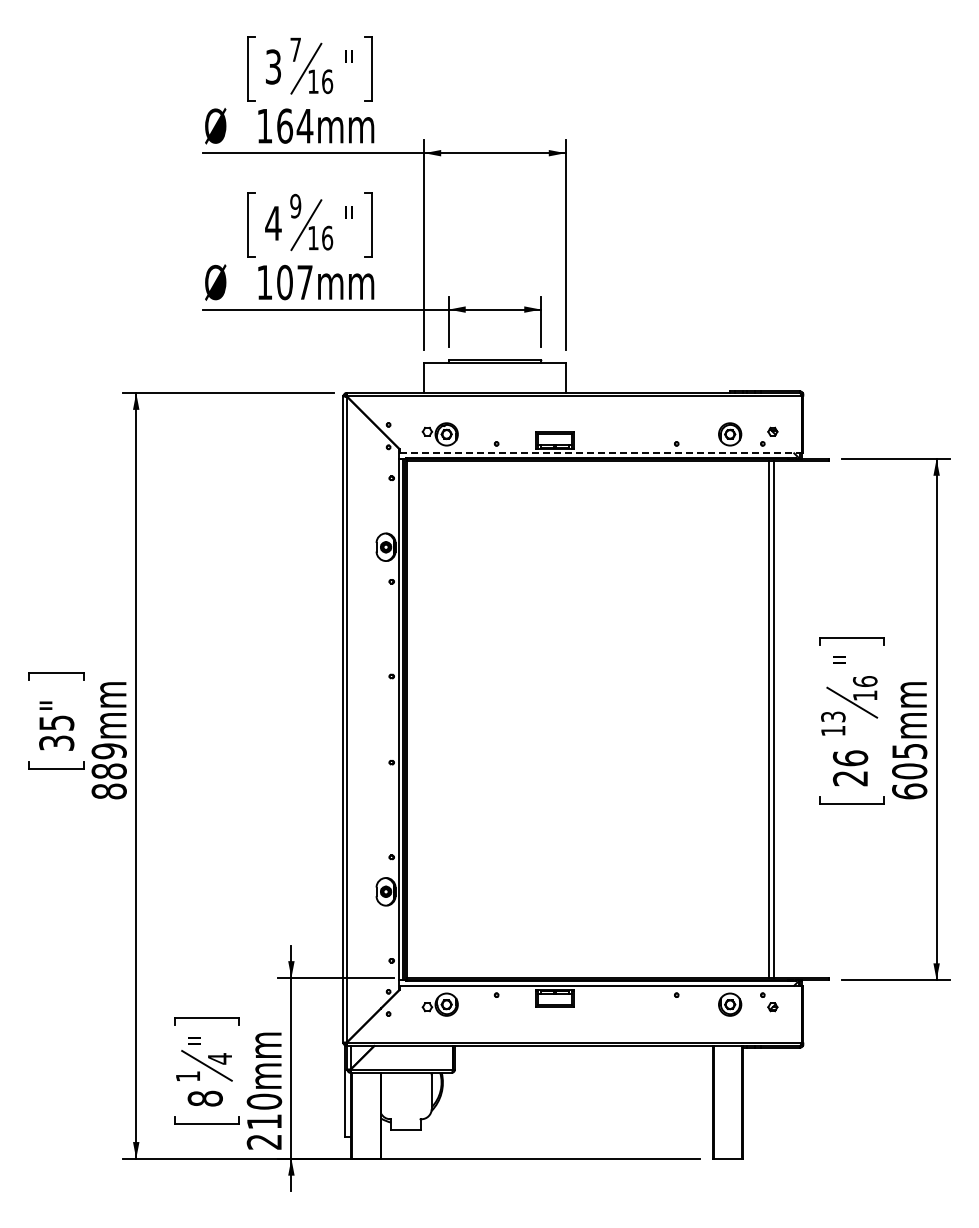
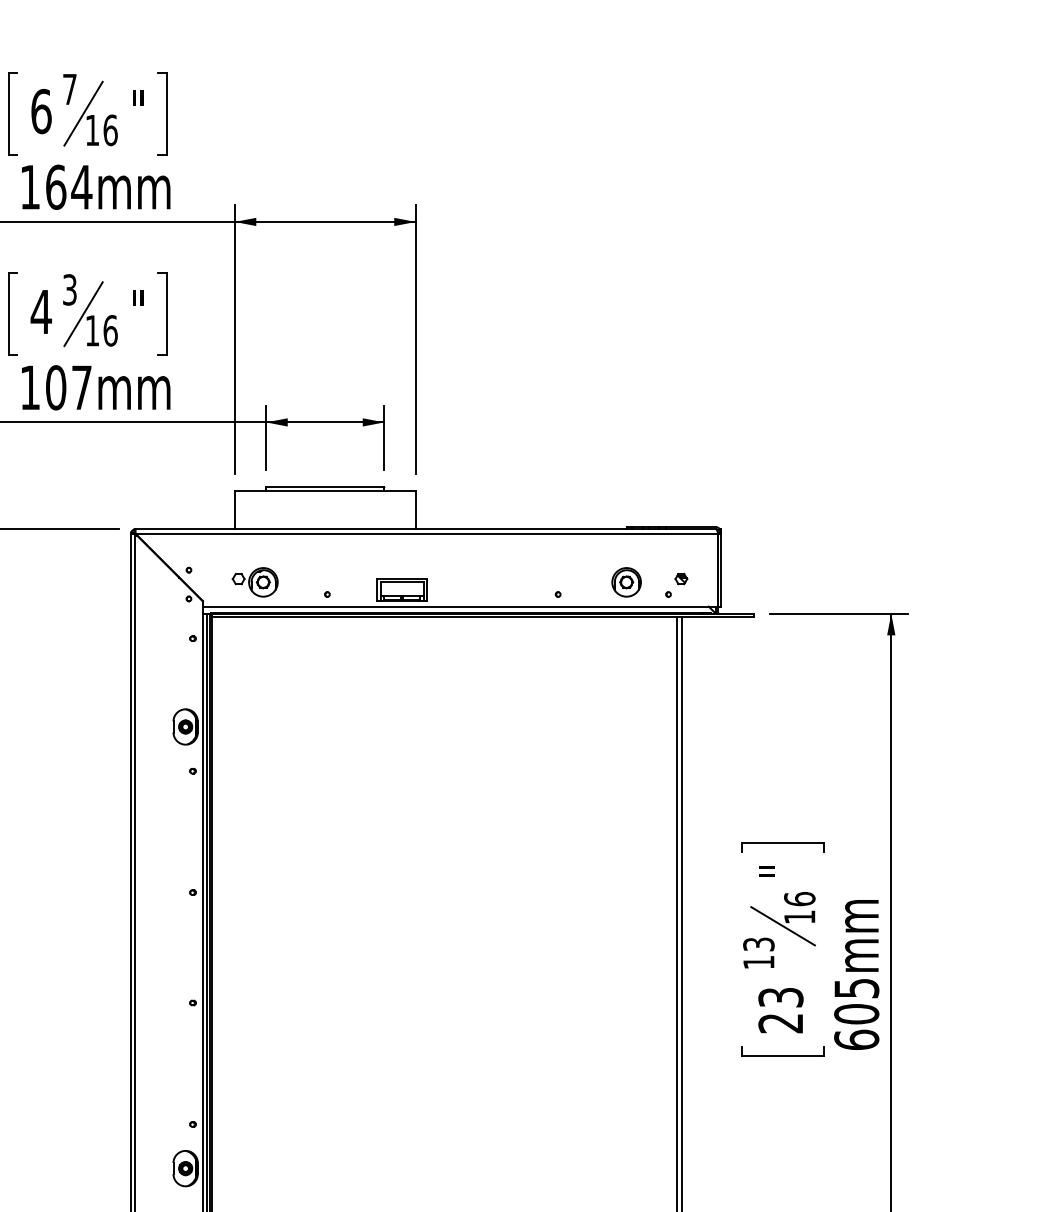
text: (273, 66) -> (41, 110), 3 -> 6
text: (295, 206) -> (69, 290), 9 -> 3
line: (601, 453) -> (461, 606), dashed -> solid
text: (850, 758) -> (780, 997), 26 -> 23

